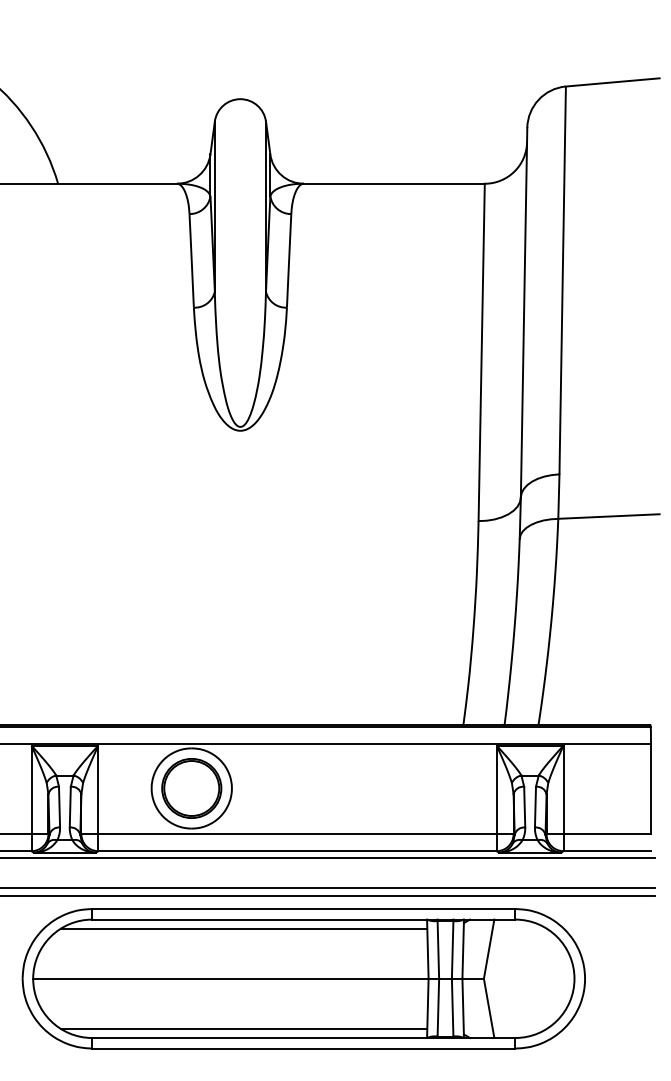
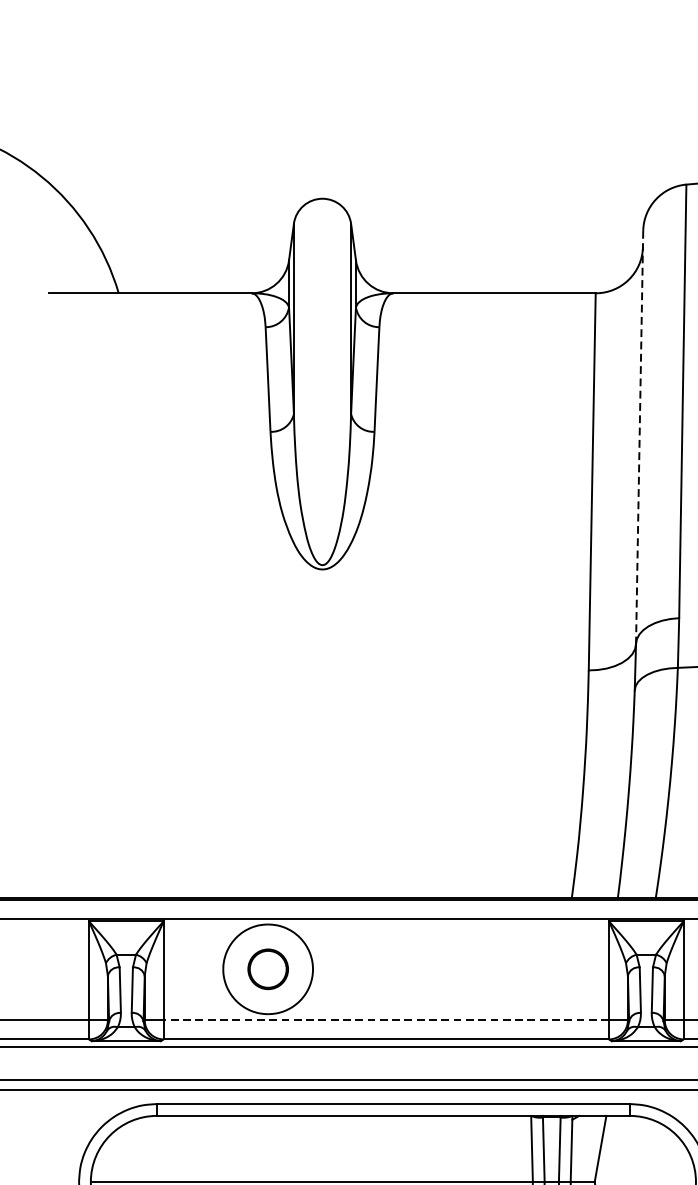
line: (524, 312) -> (640, 437), solid -> dashed
part: (191, 788) -> (267, 969), size x0.6
line: (297, 834) -> (386, 1020), solid -> dashed
line: (244, 928) -> (327, 1125), removed

